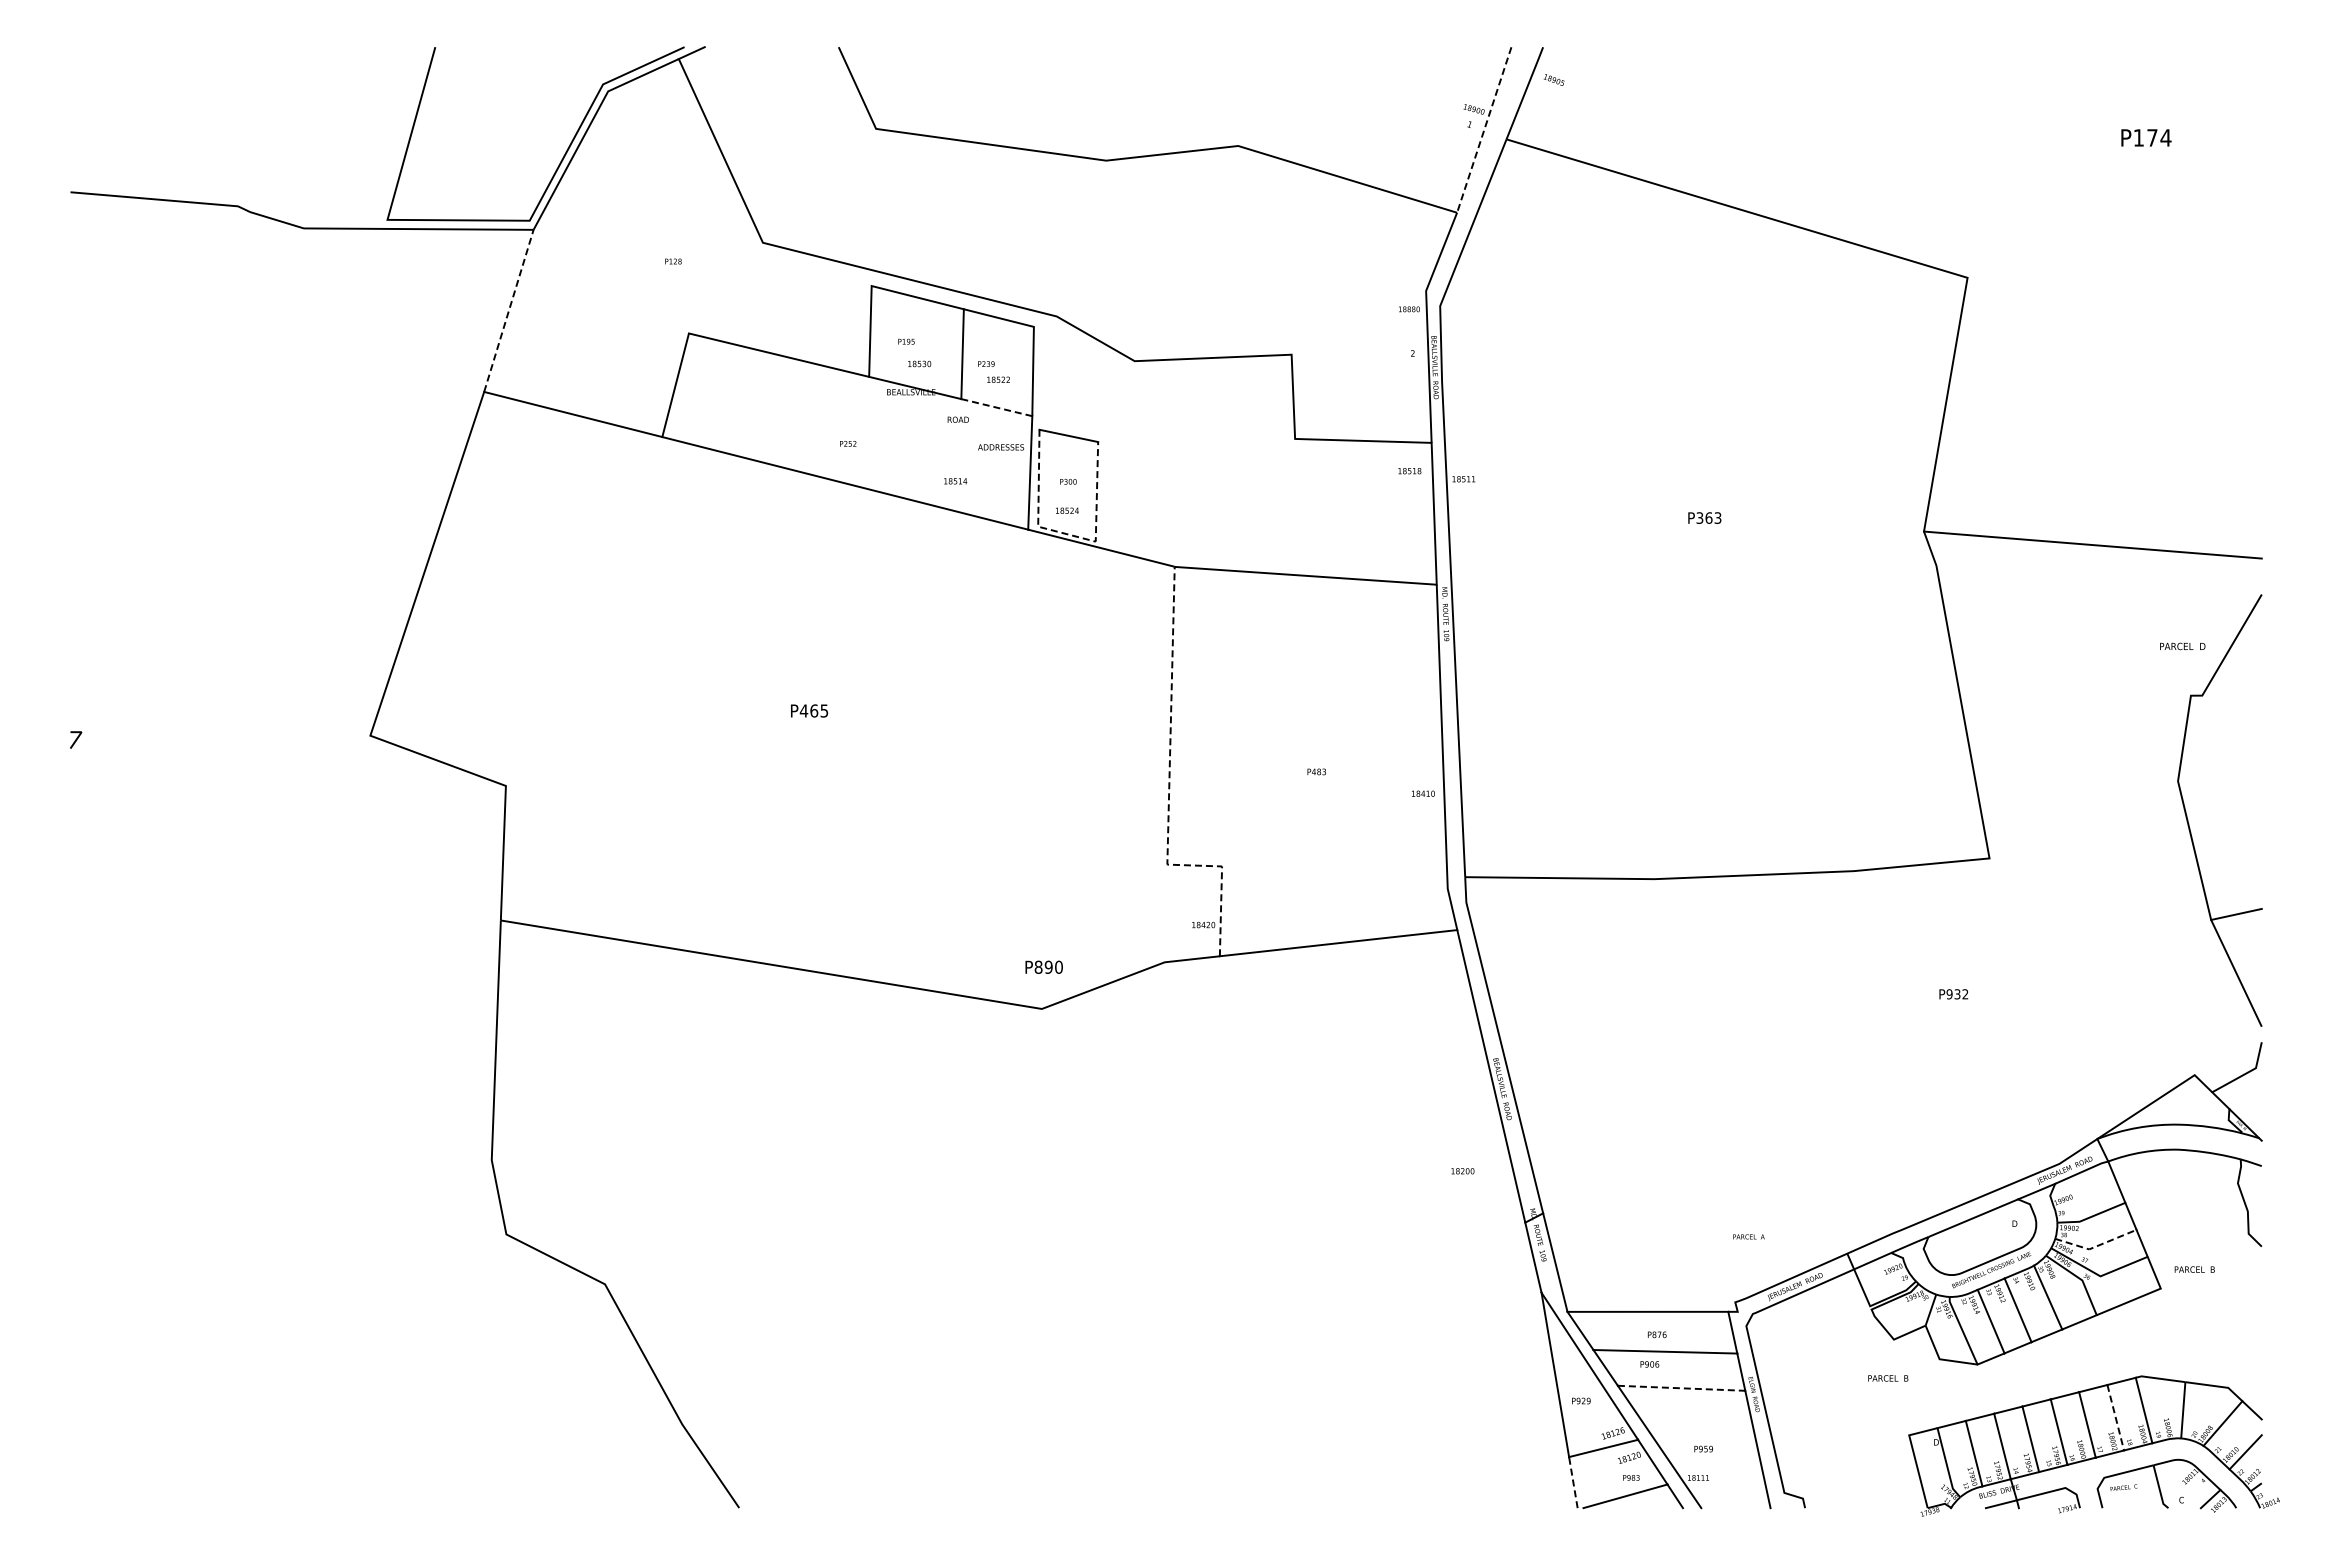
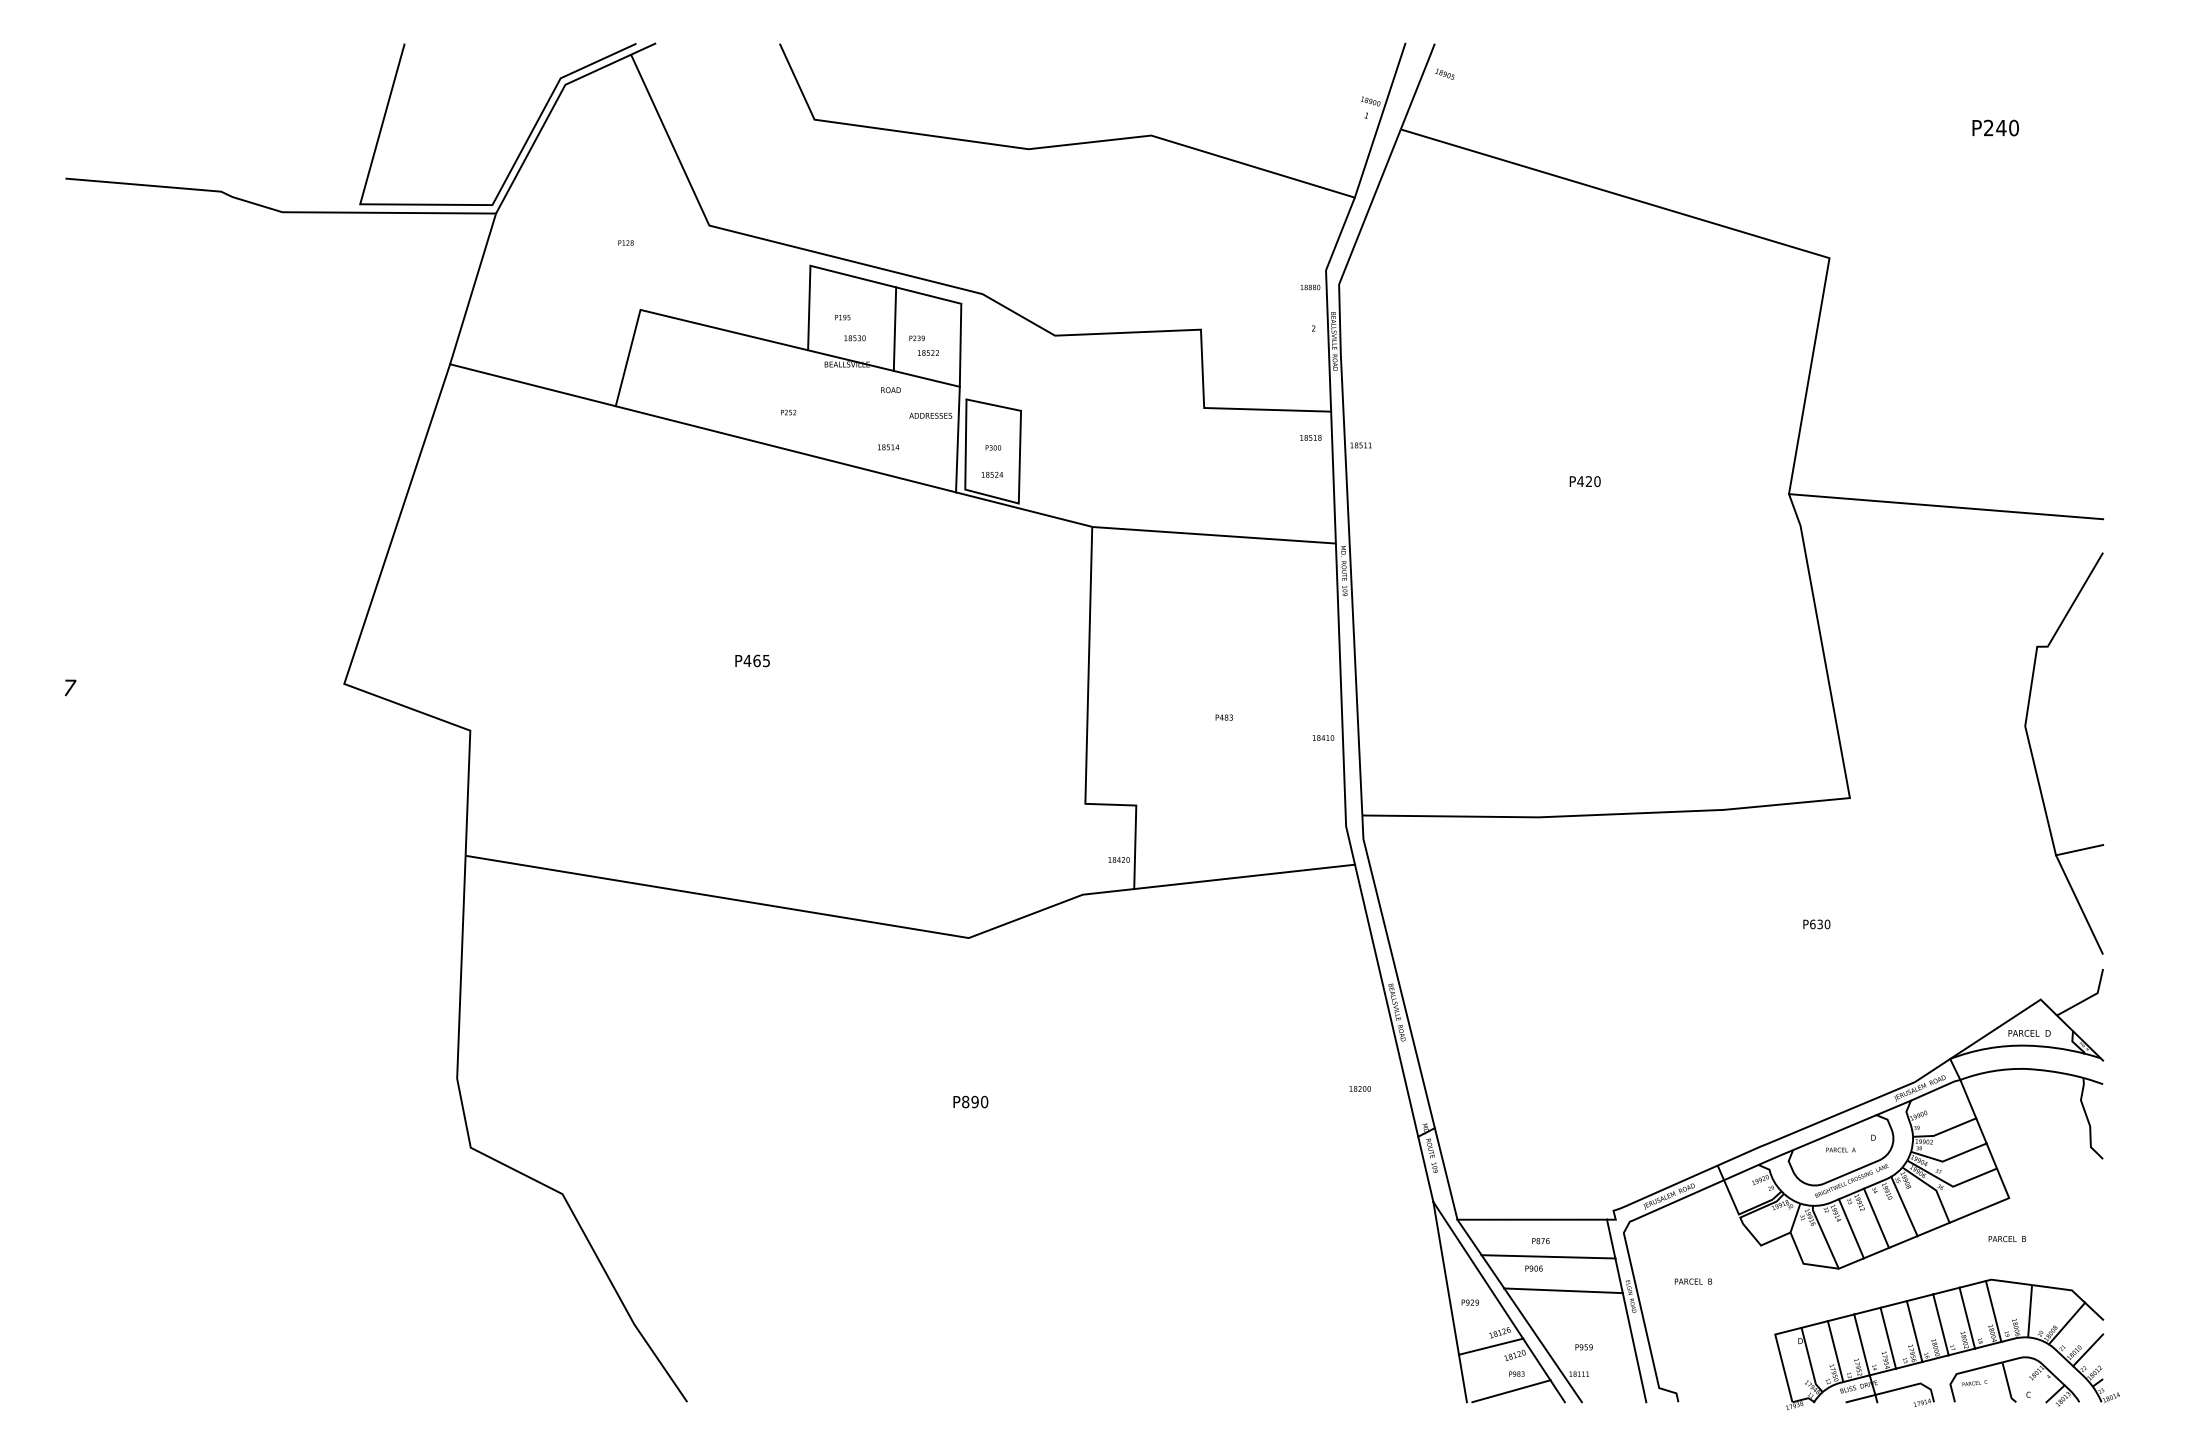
line: (1484, 130) -> (1380, 121), dashed -> solid
text: (2152, 137) -> (2001, 127), P174 -> P240
line: (508, 310) -> (472, 288), dashed -> solid
line: (996, 407) -> (926, 378), dashed -> solid
text: (1708, 517) -> (1588, 481), P363 -> P420
line: (1068, 534) -> (993, 496), dashed -> solid
text: (2182, 646) -> (2029, 1033), moved
line: (1169, 788) -> (1087, 733), dashed -> solid
text: (1043, 966) -> (970, 1101), moved
text: (1957, 994) -> (1820, 924), P932 -> P630
text: (1748, 1236) -> (1840, 1149), moved
line: (2096, 1246) -> (1949, 1158), dashed -> solid
text: (2194, 1269) -> (2007, 1238), moved
text: (1888, 1378) -> (1693, 1281), moved
line: (1681, 1388) -> (1563, 1290), dashed -> solid
line: (2115, 1417) -> (1967, 1317), dashed -> solid
line: (1573, 1482) -> (1463, 1378), dashed -> solid

